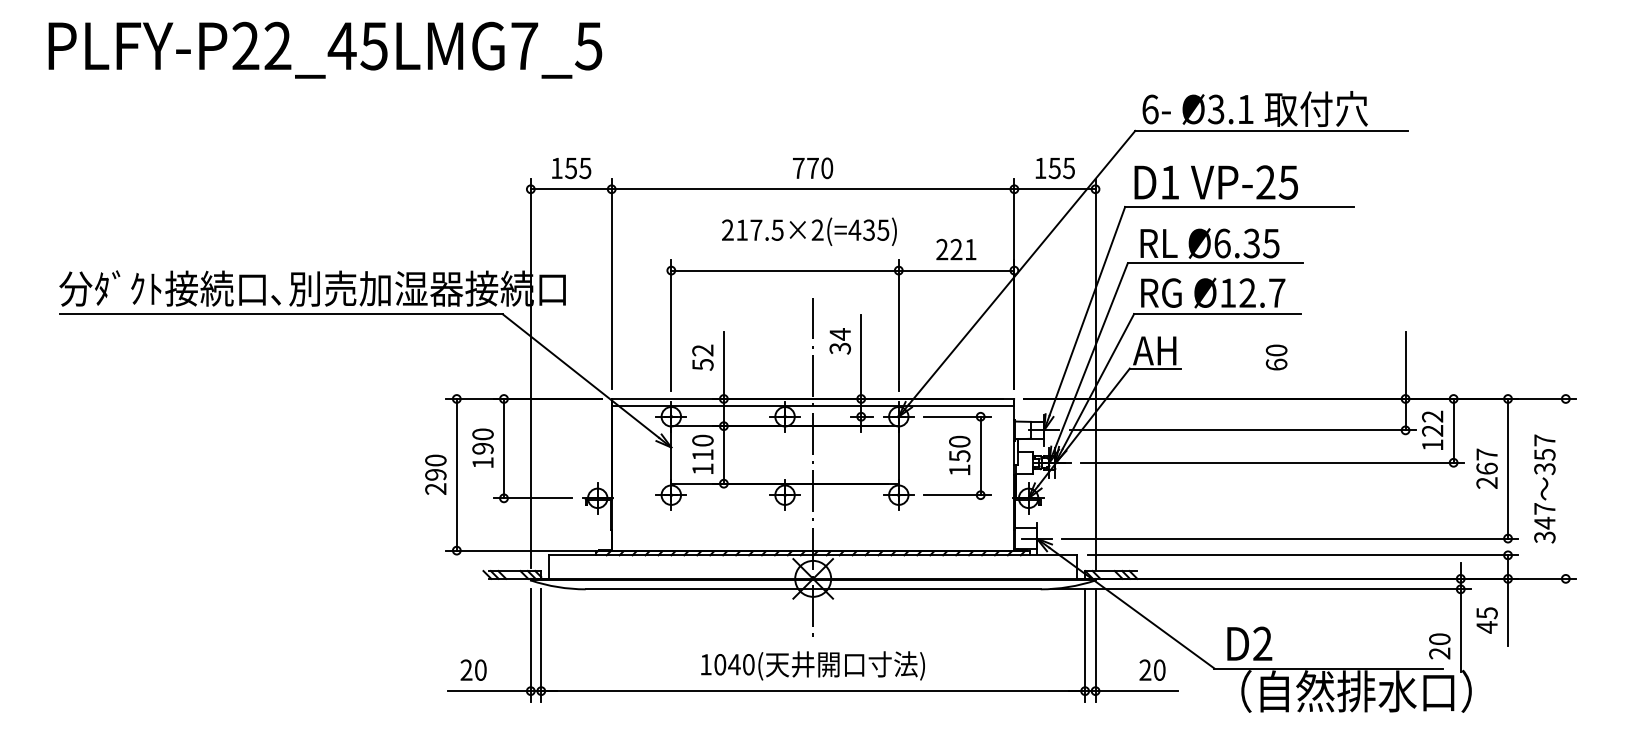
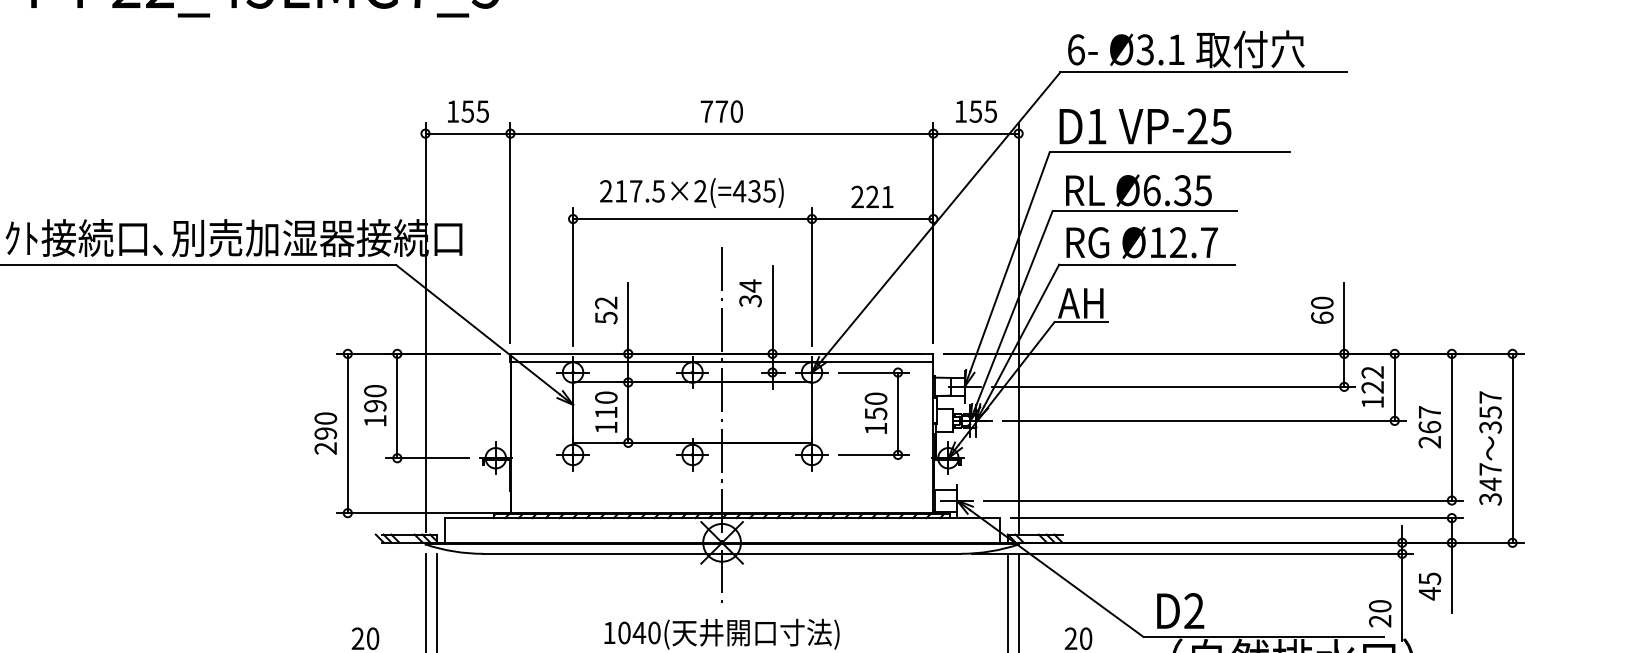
text: (809, 231) -> (691, 192), moved
text: (1276, 357) -> (1322, 310), moved
line: (1565, 488) -> (1512, 447), added

